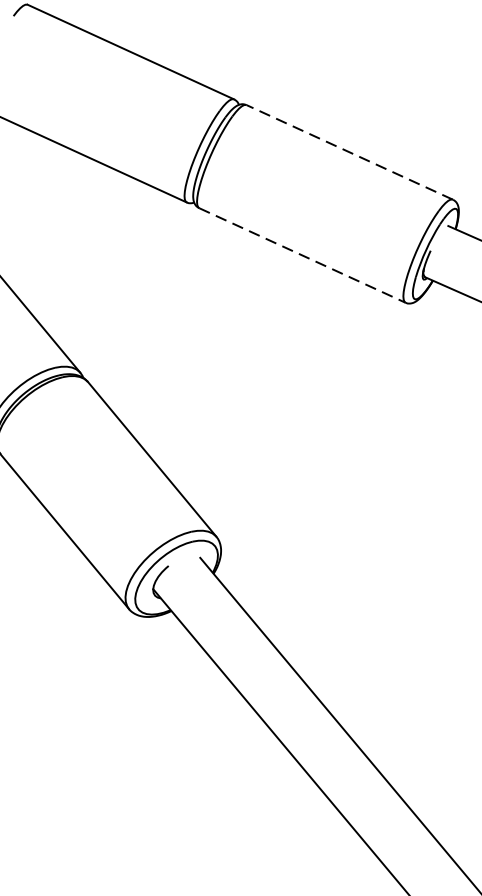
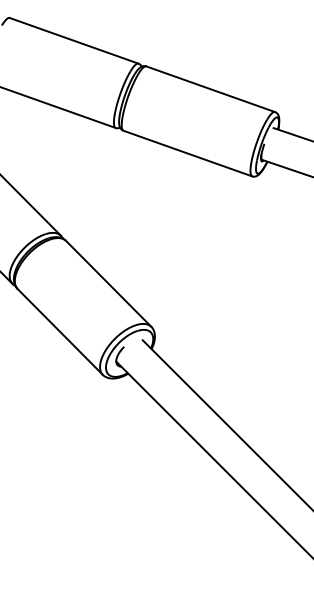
line: (349, 152) -> (210, 89), dashed -> solid
line: (303, 255) -> (188, 153), dashed -> solid

